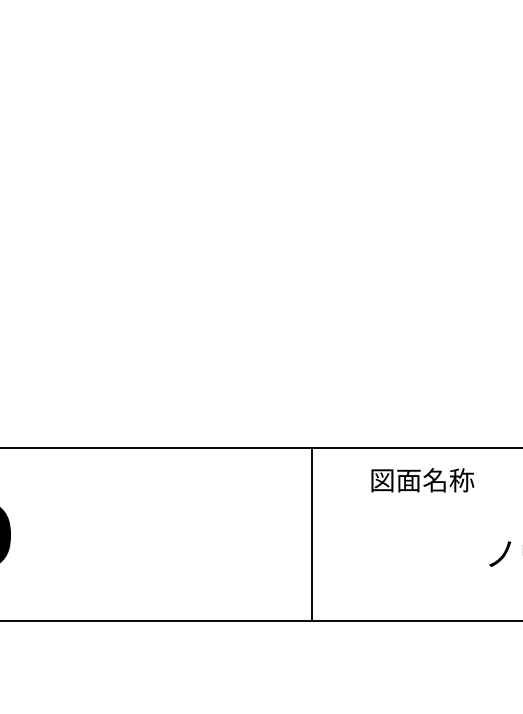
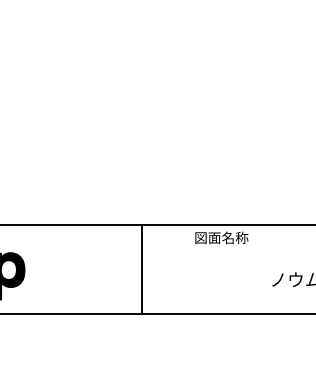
text: (422, 479) -> (221, 237), moved
line: (311, 533) -> (142, 269), moved

